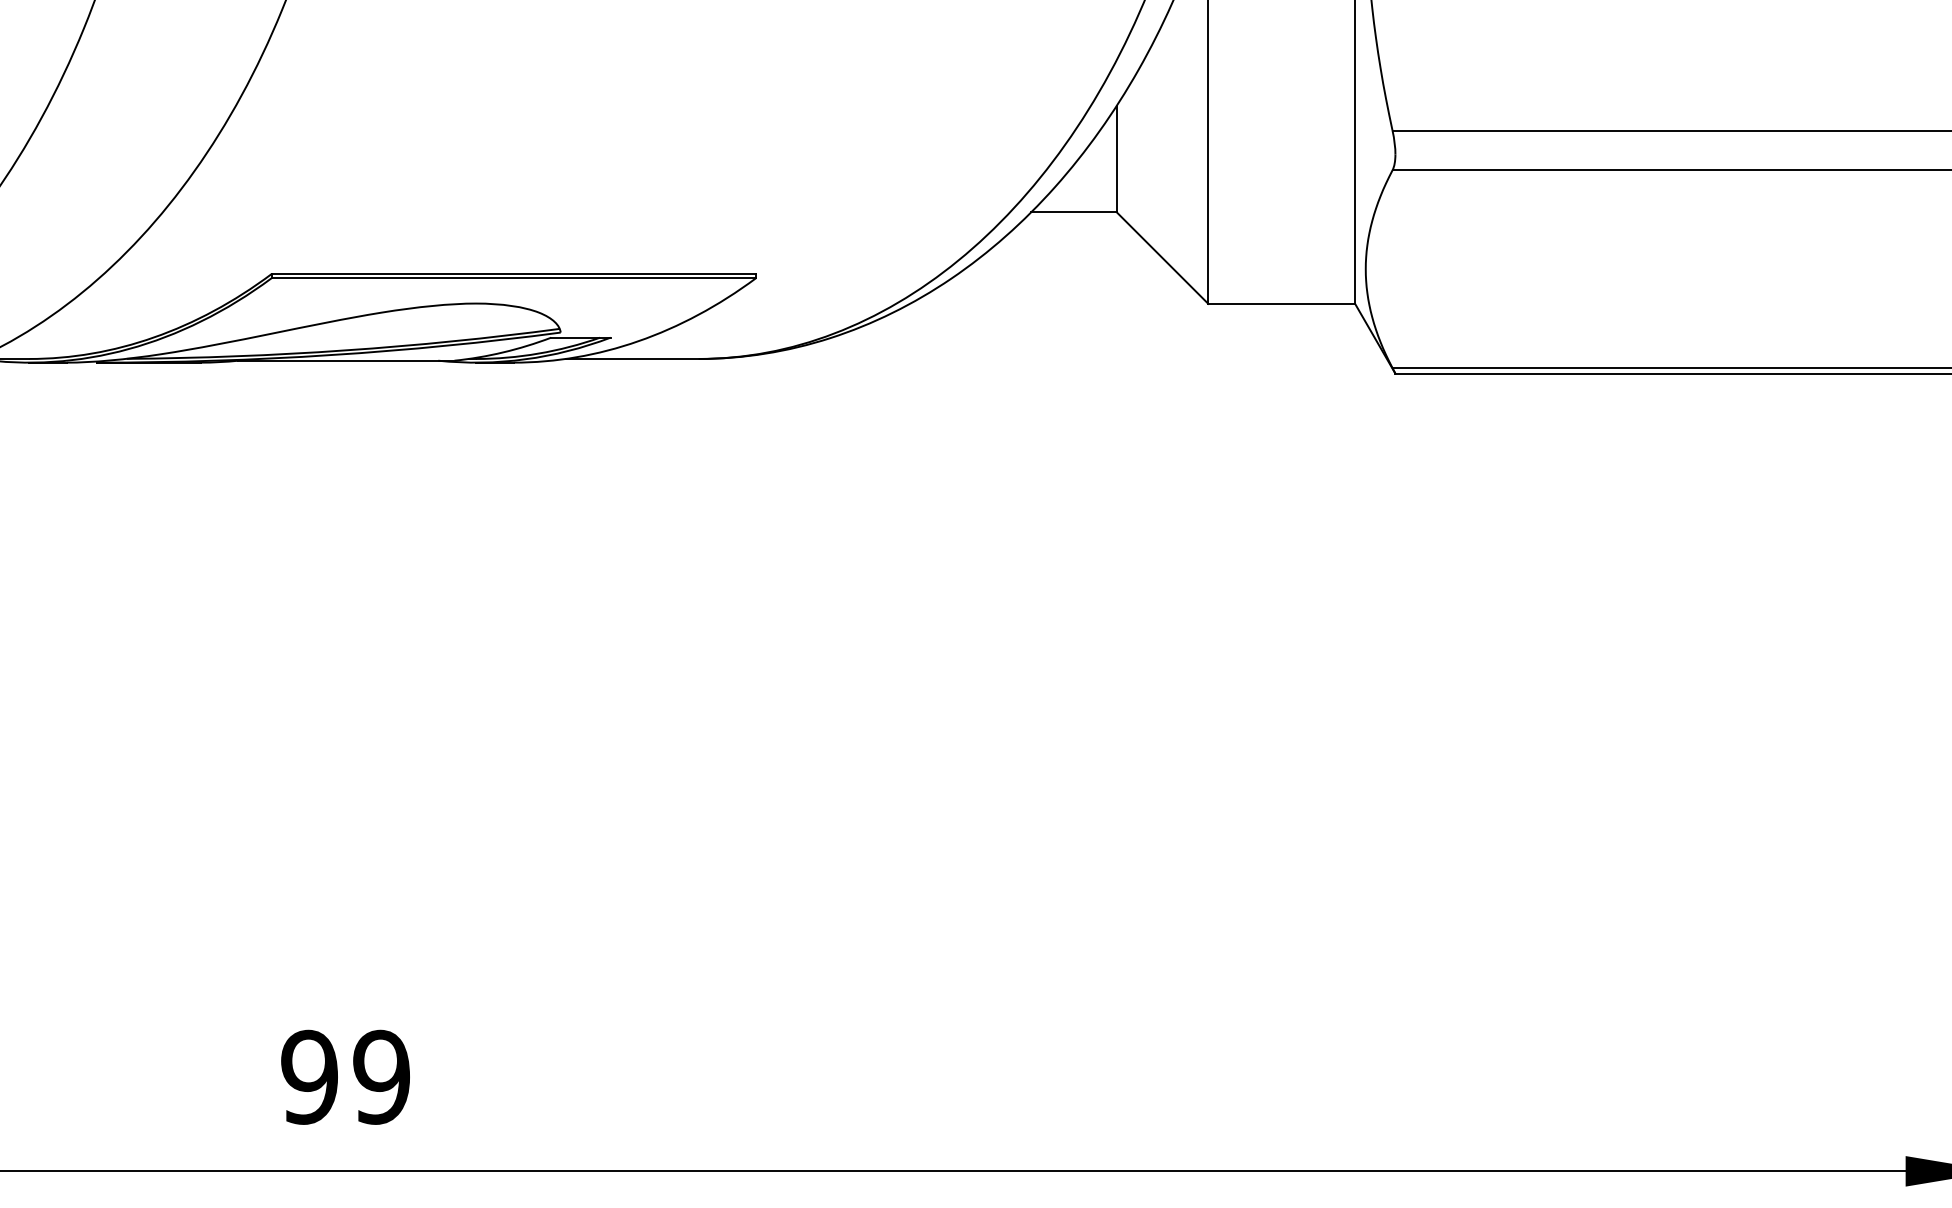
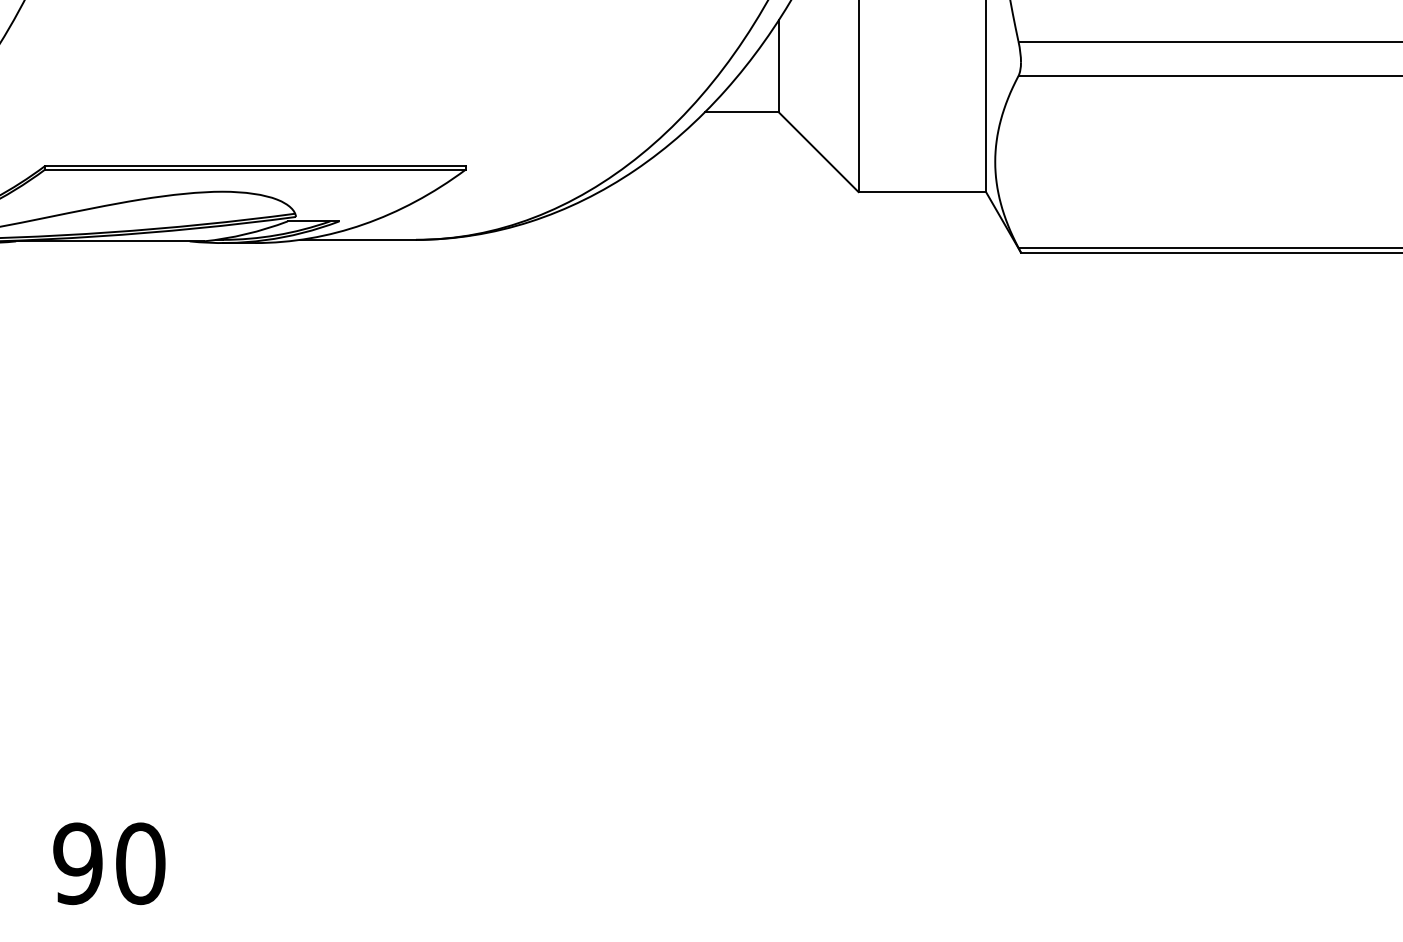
text: (381, 1076) -> (140, 863), 99 -> 90

